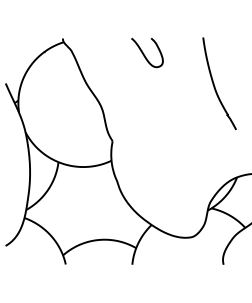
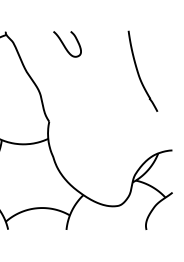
curve: (145, 55) -> (65, 46), moved

